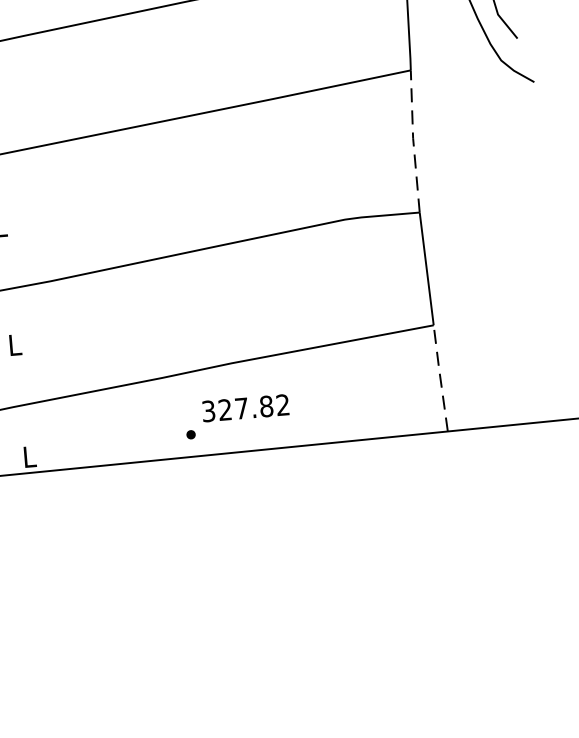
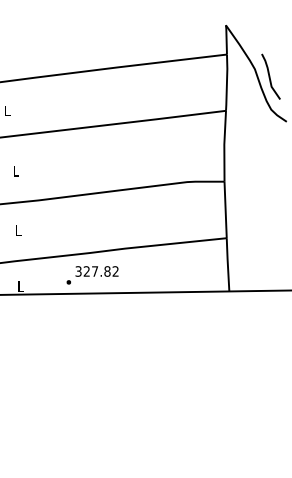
line: (413, 140) -> (224, 145), dashed -> solid
line: (439, 377) -> (227, 264), dashed -> solid
text: (237, 417) -> (92, 275), moved

